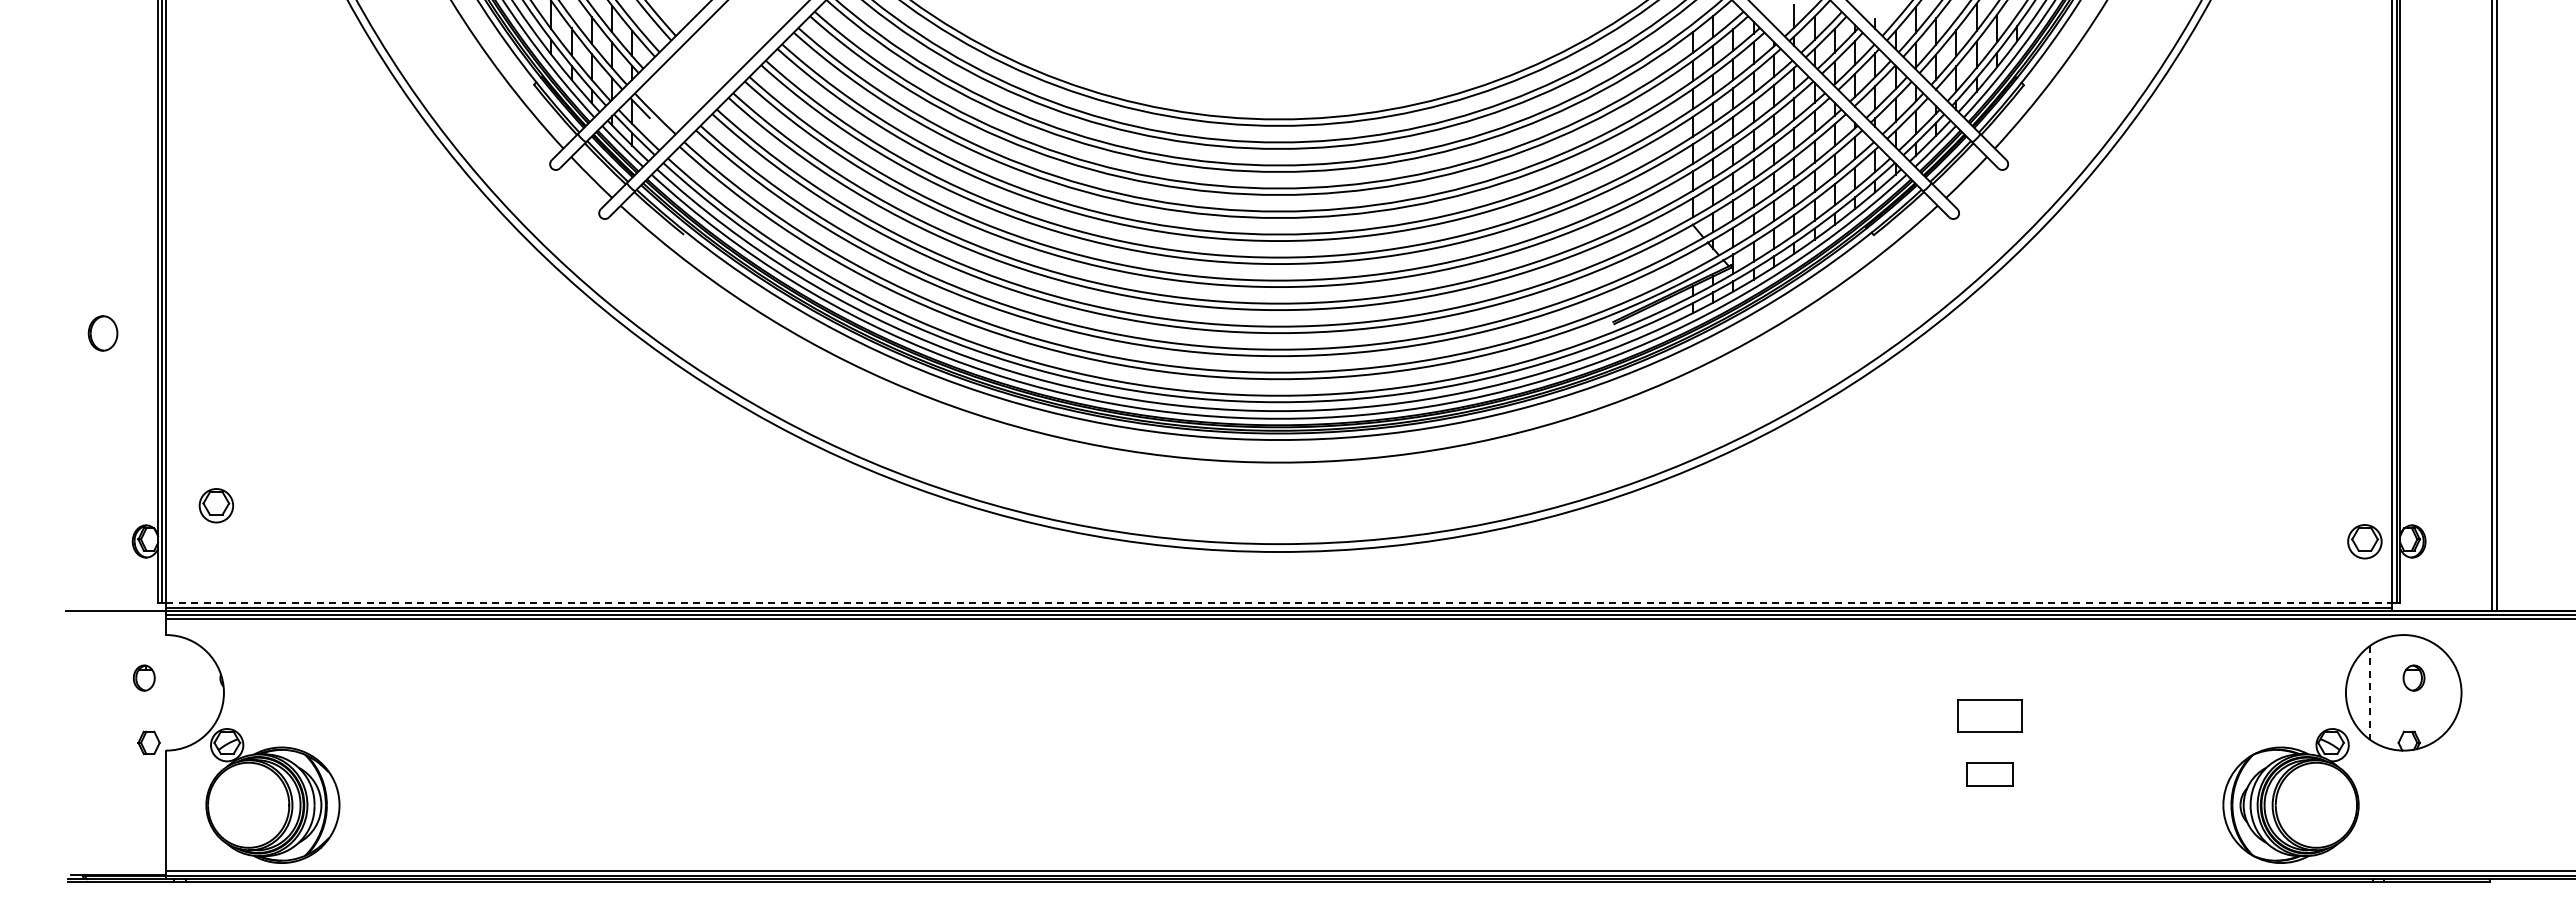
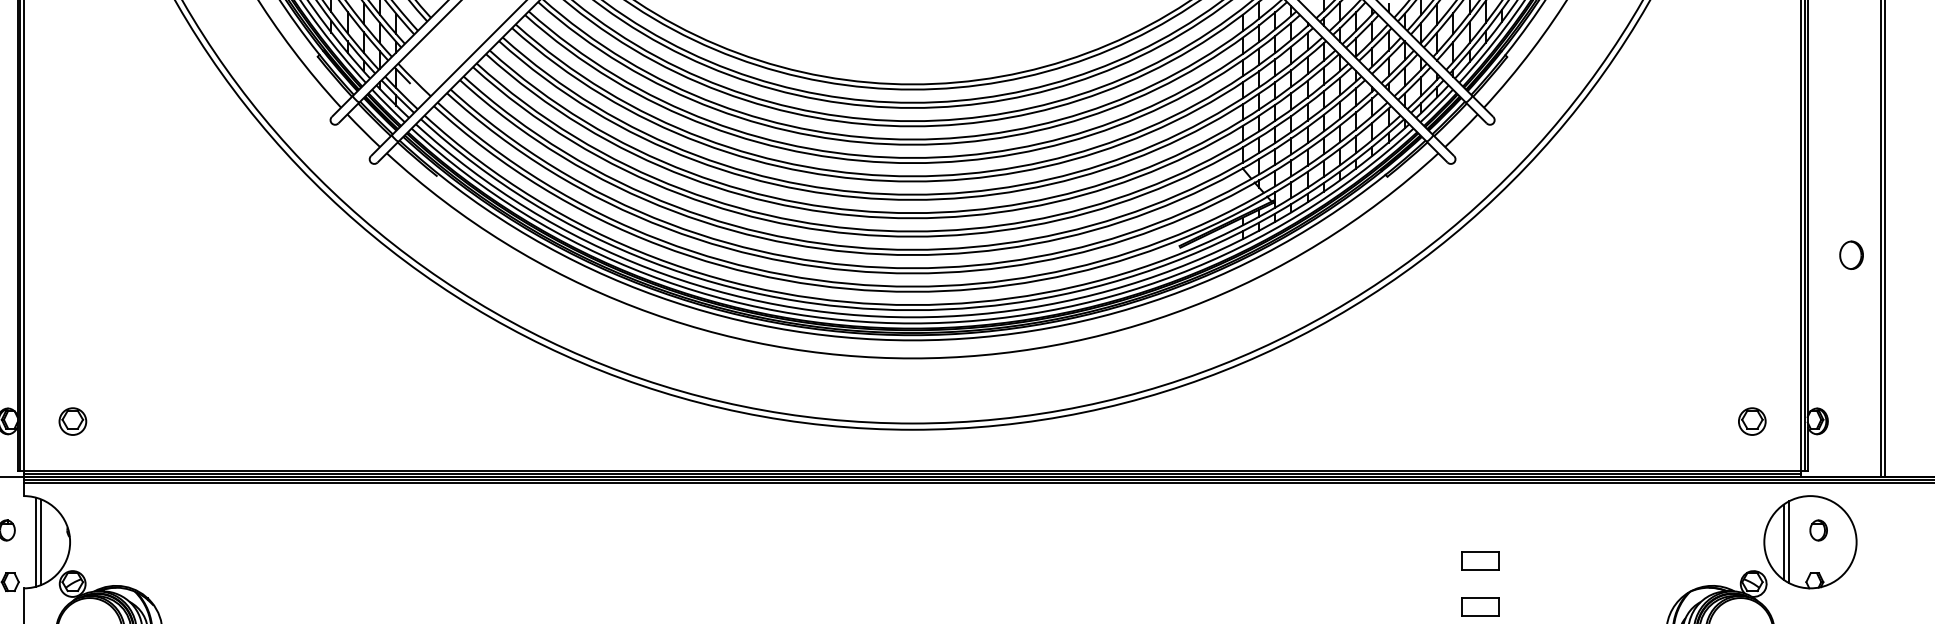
part: (2455, 333) -> (1851, 255), added
part: (216, 505) -> (72, 421), moved
part: (2364, 541) -> (1751, 421), moved
line: (1279, 603) -> (912, 470), dashed -> solid
line: (181, 692) -> (36, 541), added
line: (188, 692) -> (41, 541), added
line: (2376, 692) -> (1788, 541), added
line: (2370, 693) -> (1783, 542), dashed -> solid
part: (1989, 716) -> (1479, 561), size x0.71

